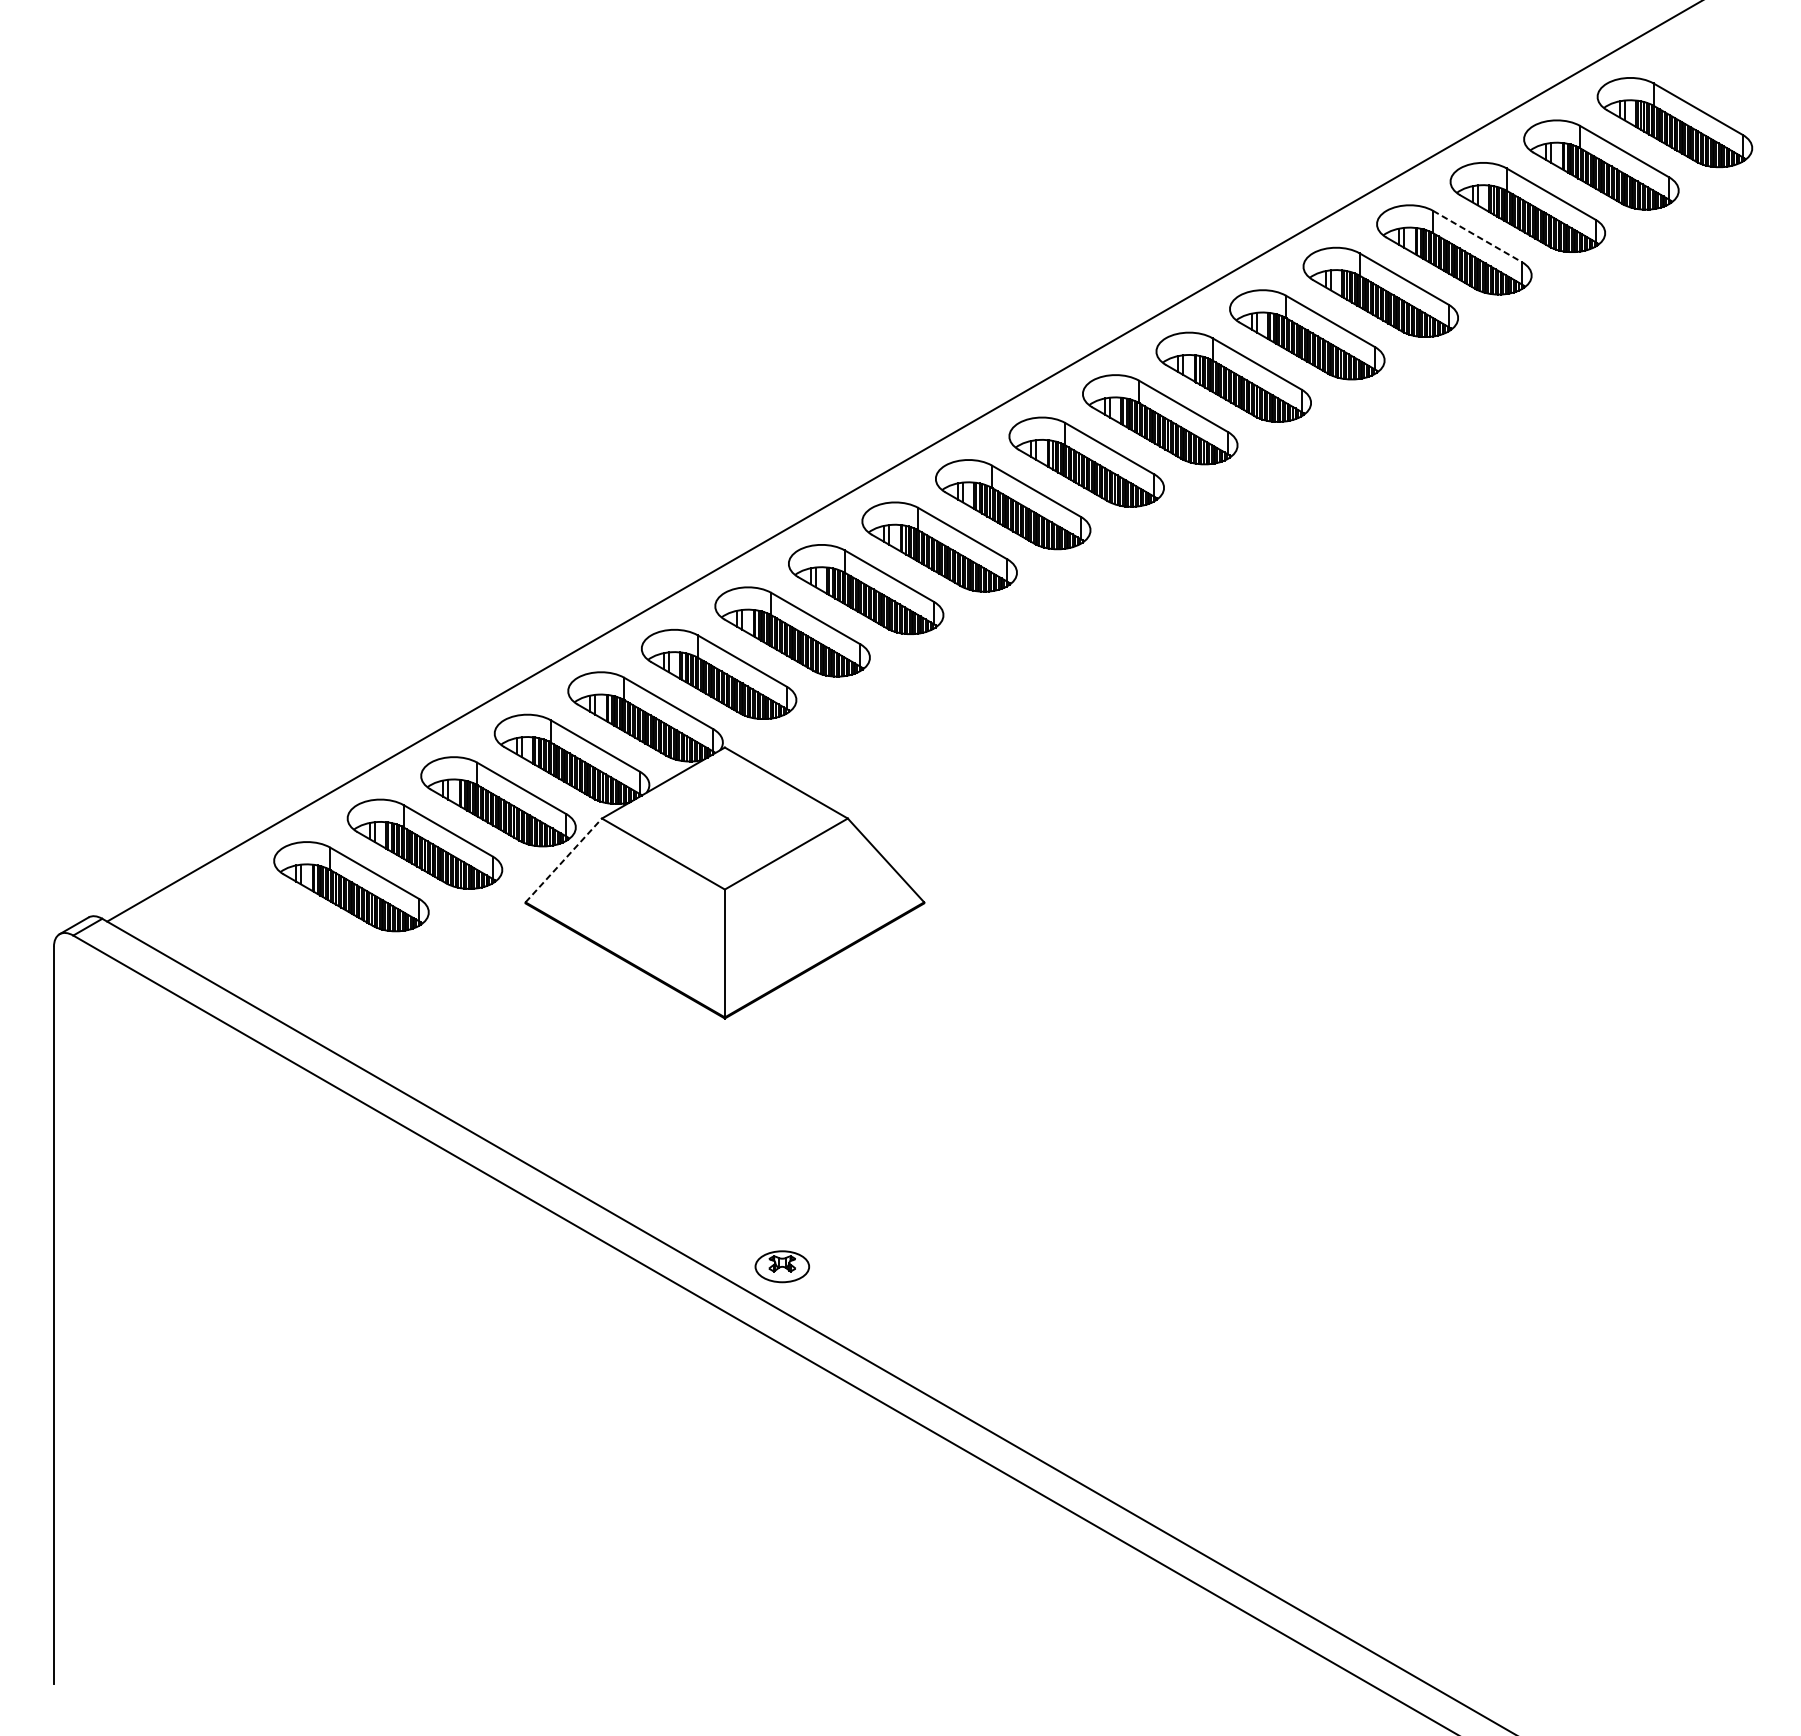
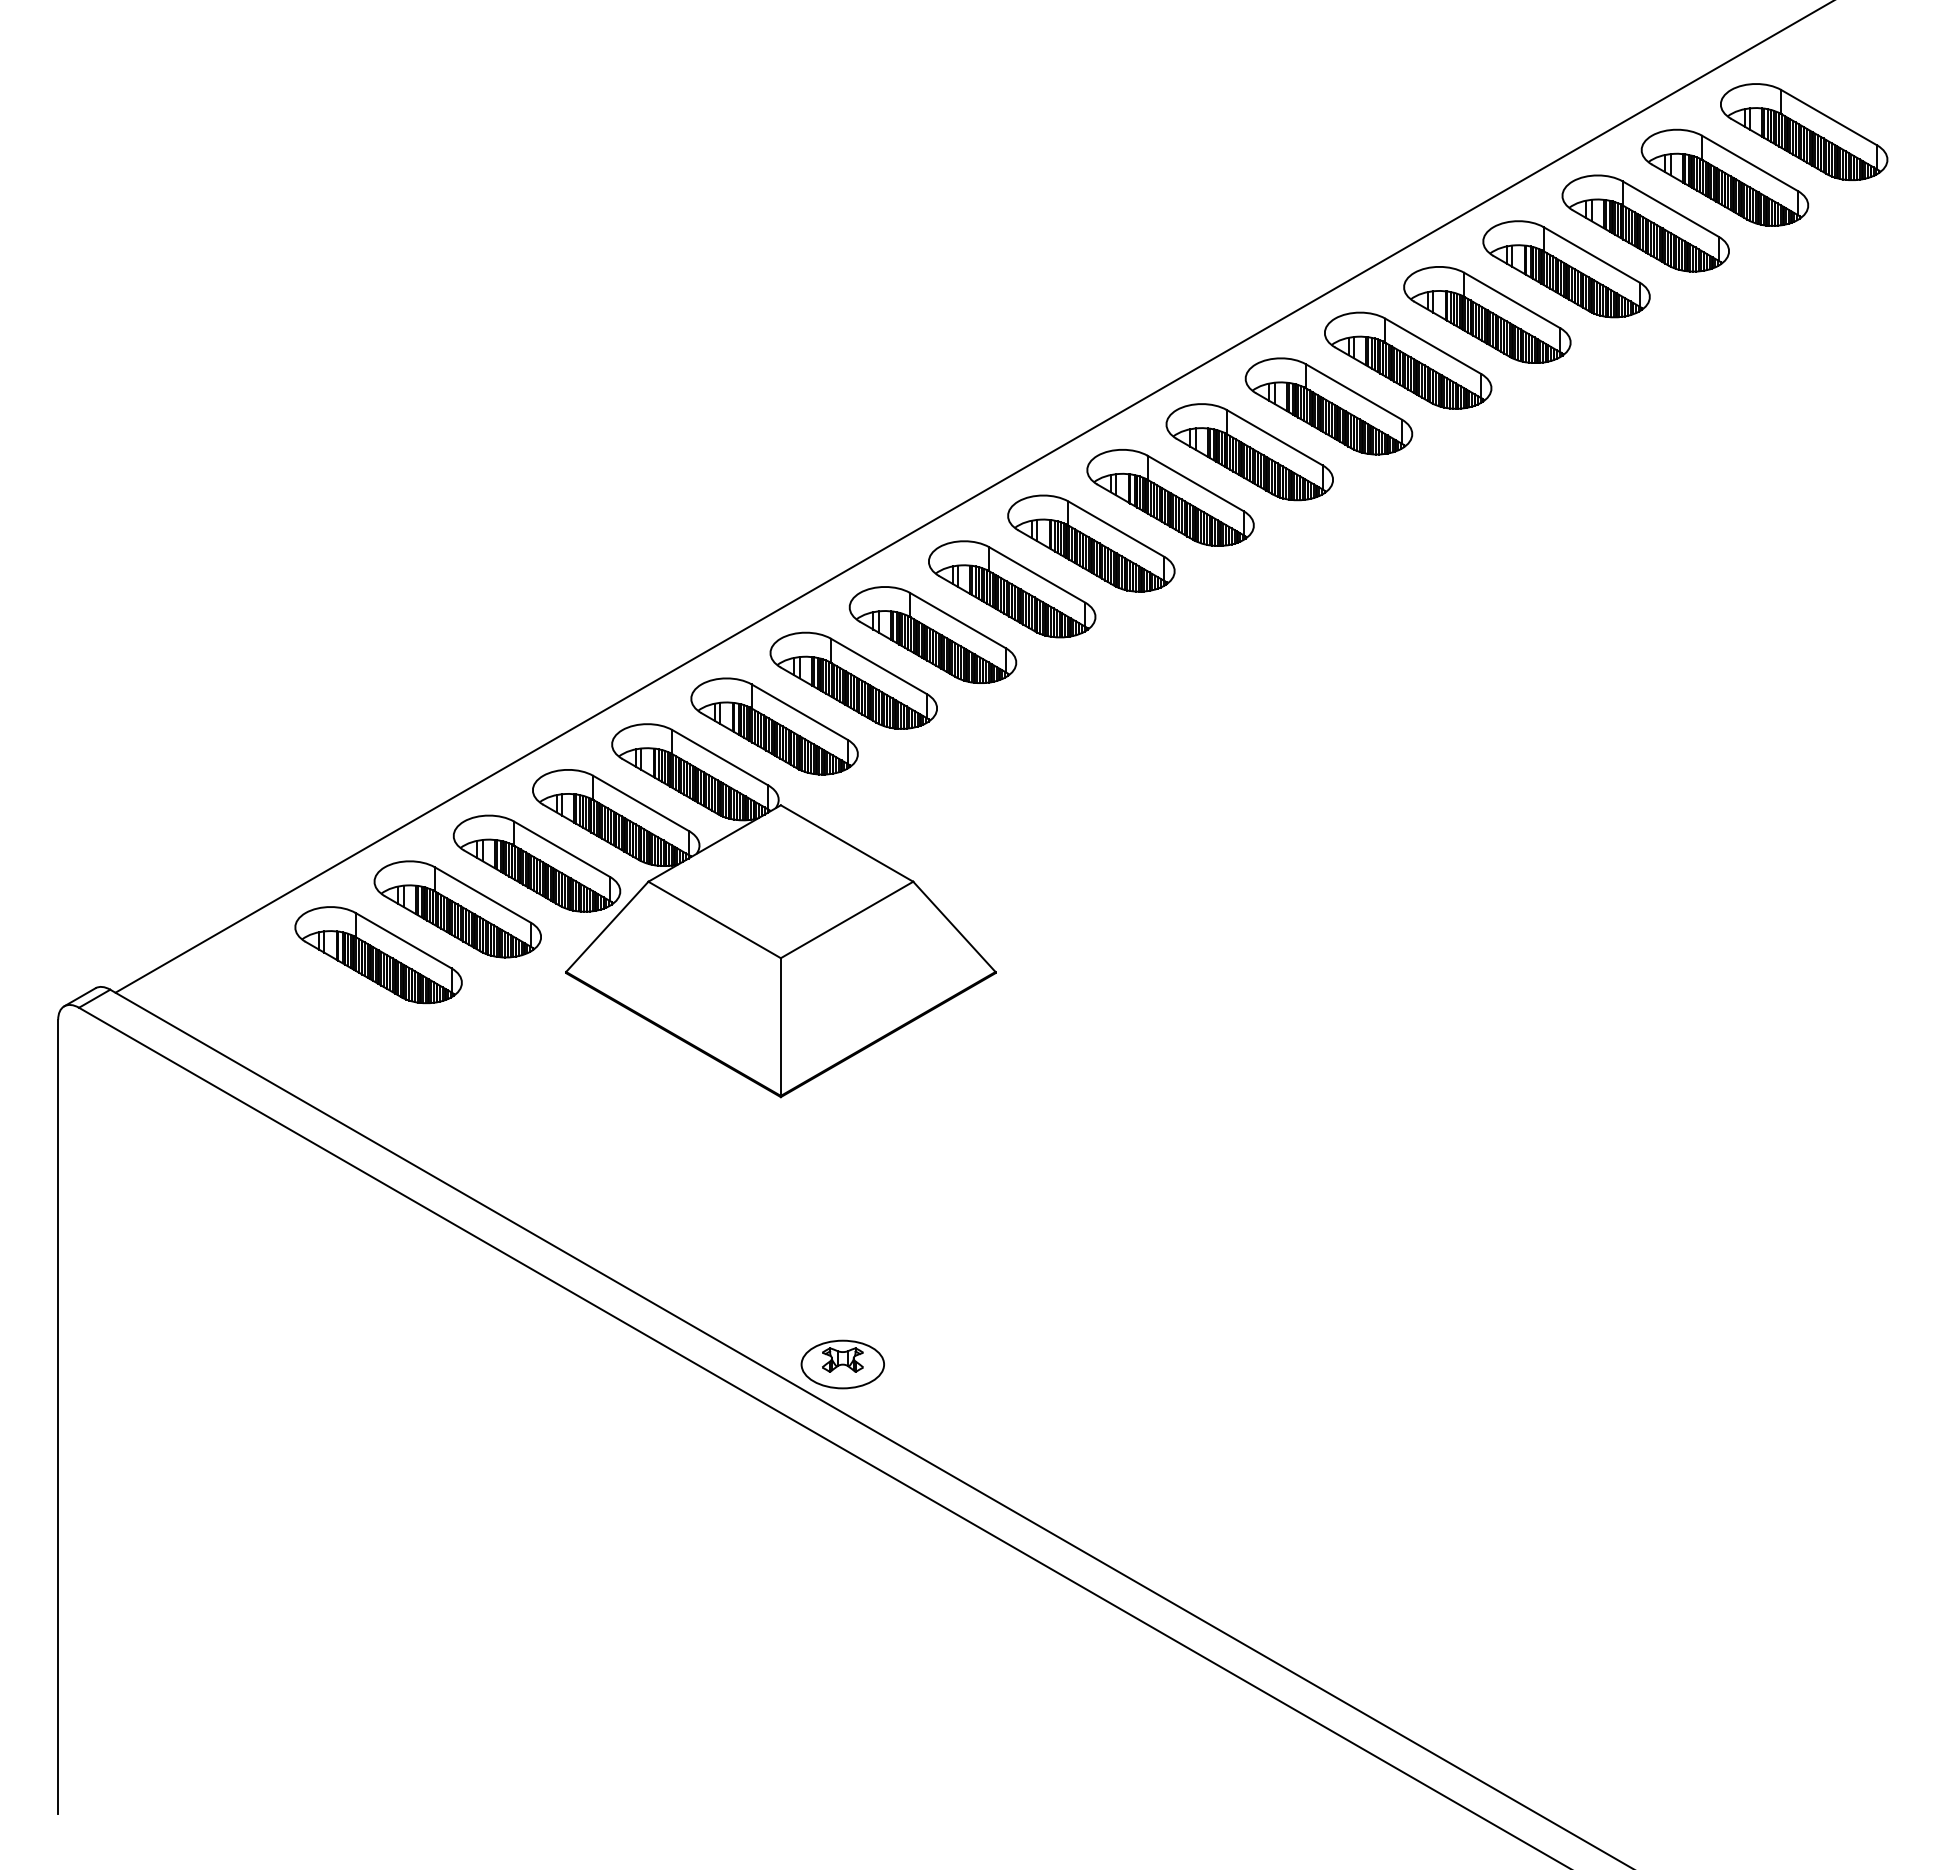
line: (1478, 237) -> (1592, 255), dashed -> solid
line: (563, 860) -> (607, 926), dashed -> solid
part: (782, 1266) -> (842, 1364), size x1.43

